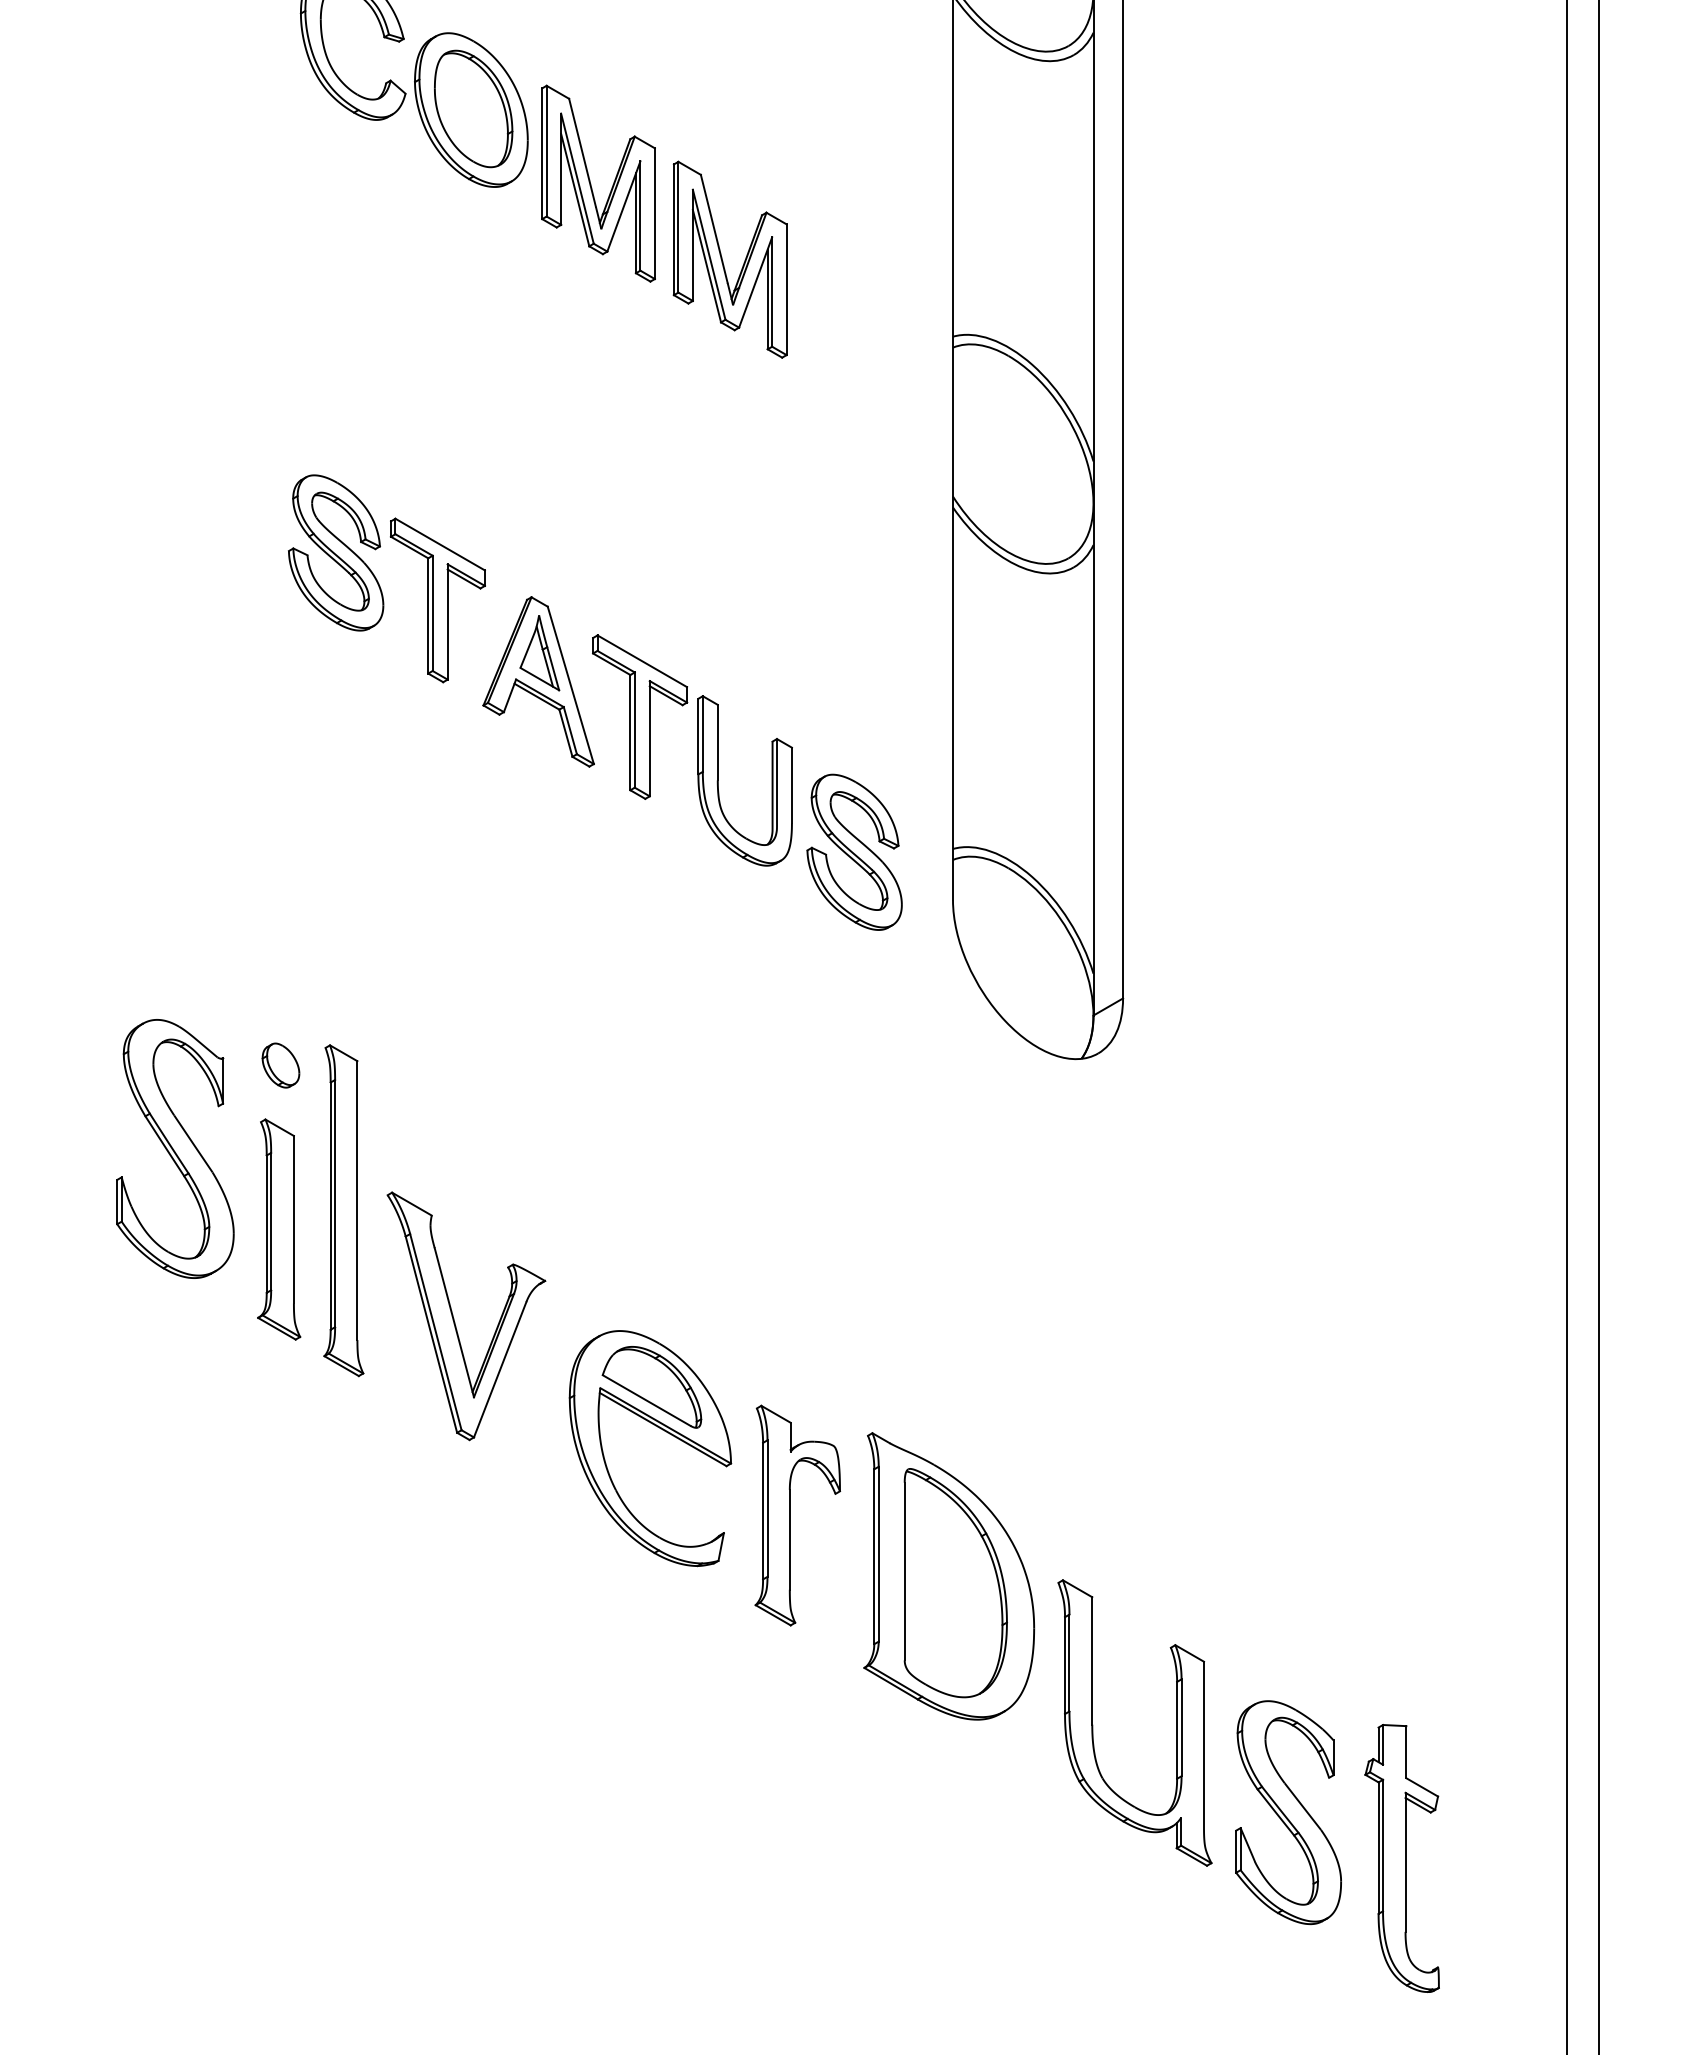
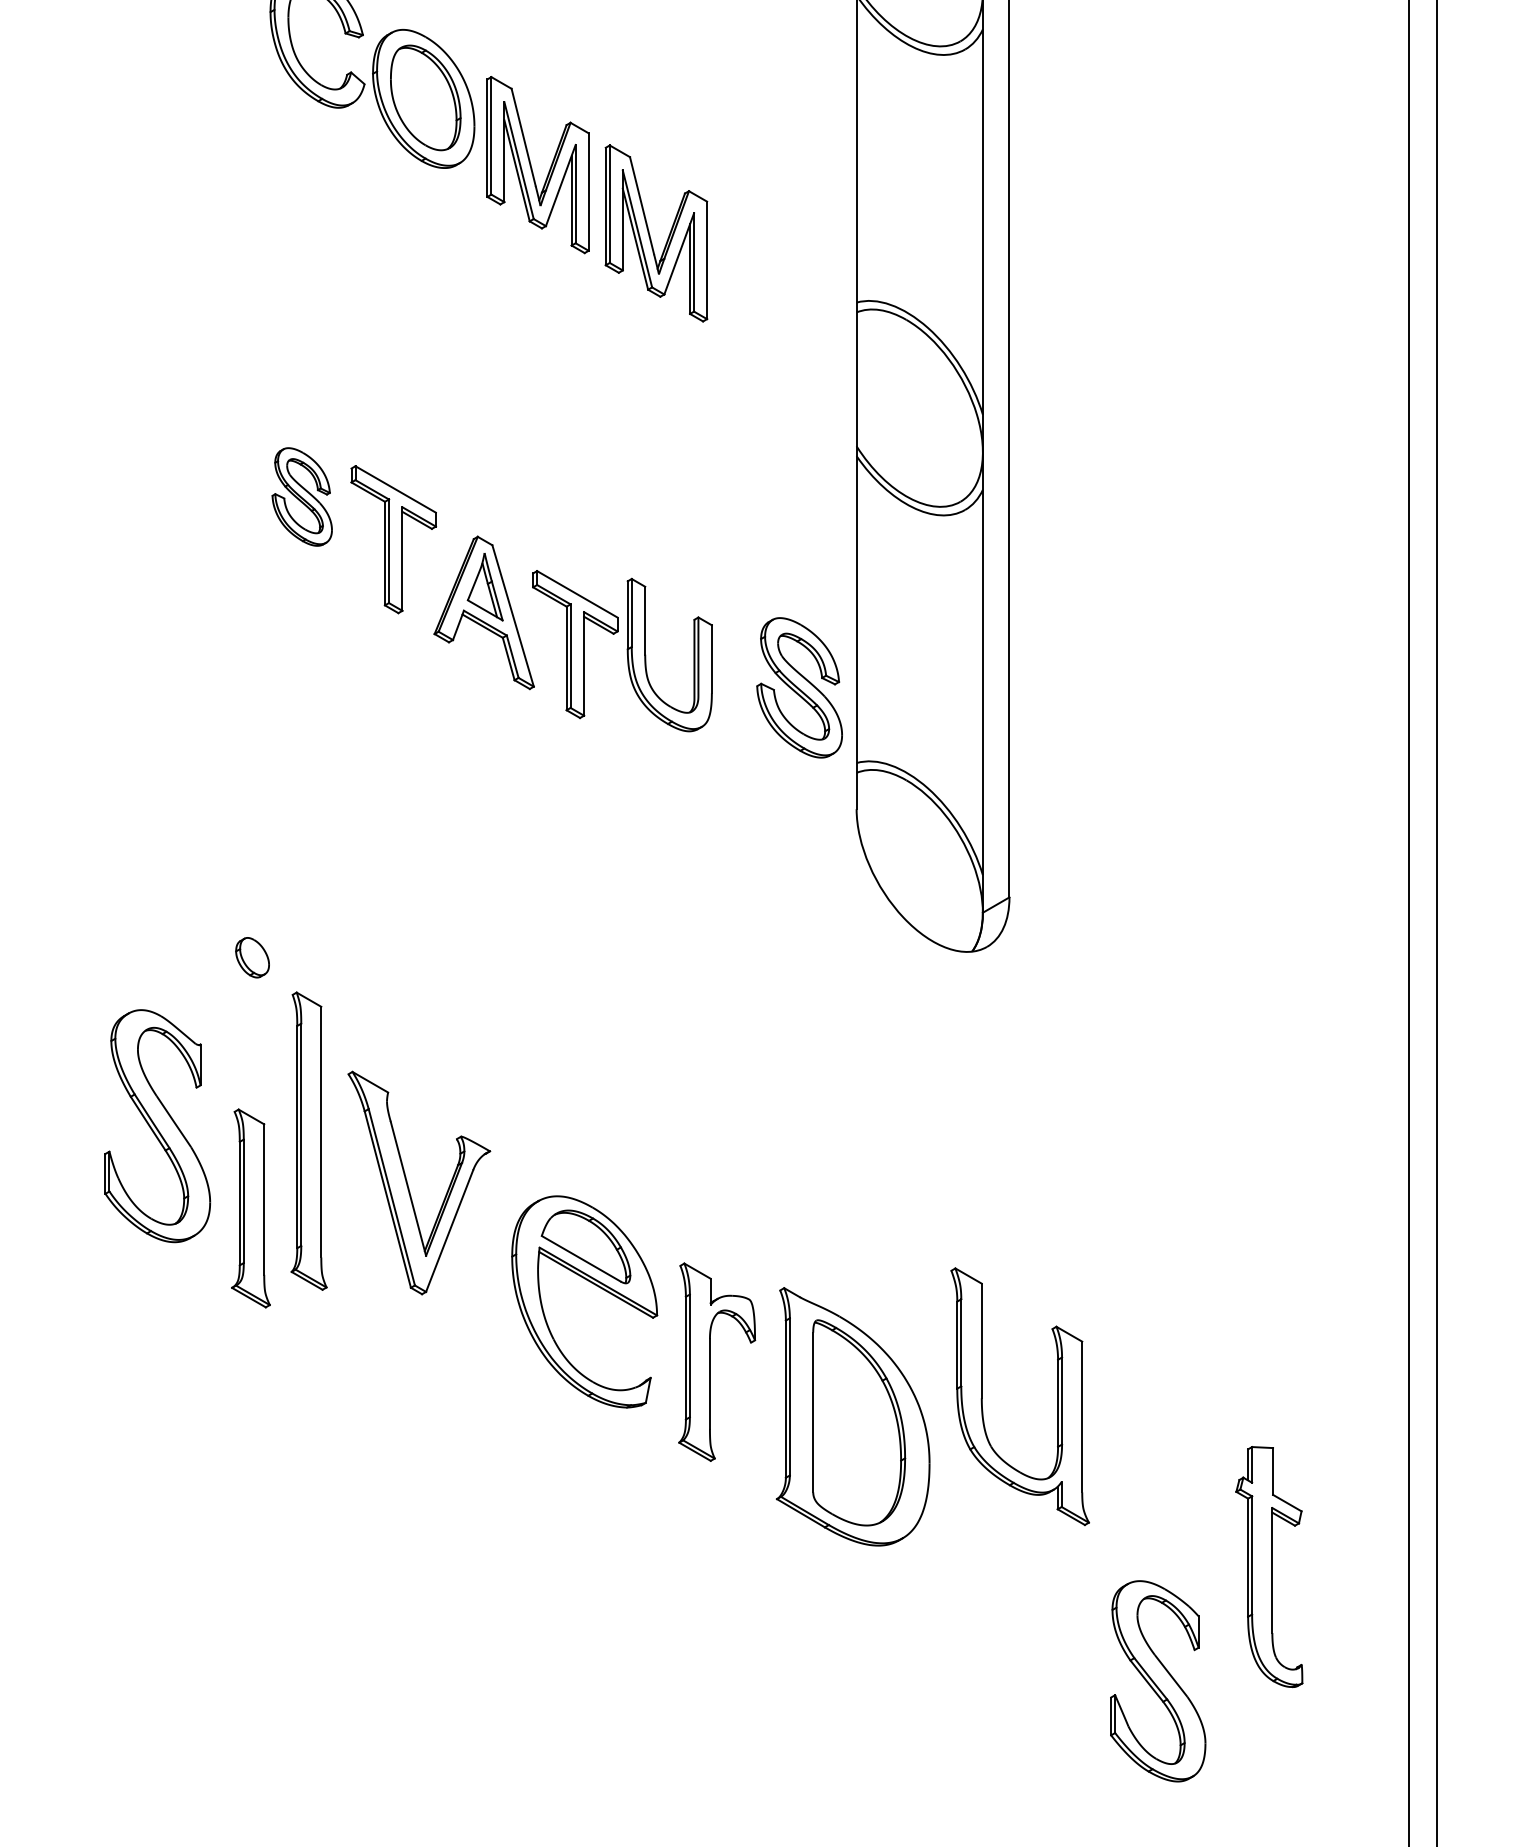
part: (336, 552) -> (302, 496), size x0.7
part: (718, 780) -> (645, 654), moved
part: (854, 851) -> (799, 687), moved
part: (175, 1148) -> (157, 1125), moved
part: (343, 1210) -> (308, 1141), moved
part: (279, 1229) -> (251, 1208), moved
part: (1093, 1725) -> (982, 1398), moved
part: (1288, 1812) -> (1158, 1681), moved
part: (1401, 1858) -> (1268, 1567), moved

